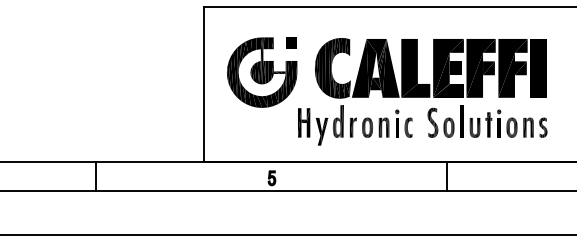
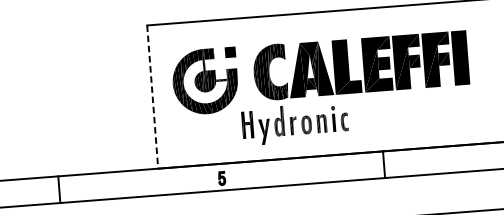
line: (204, 85) -> (153, 97), solid -> dashed
part: (487, 121) -> (417, 110), removed

